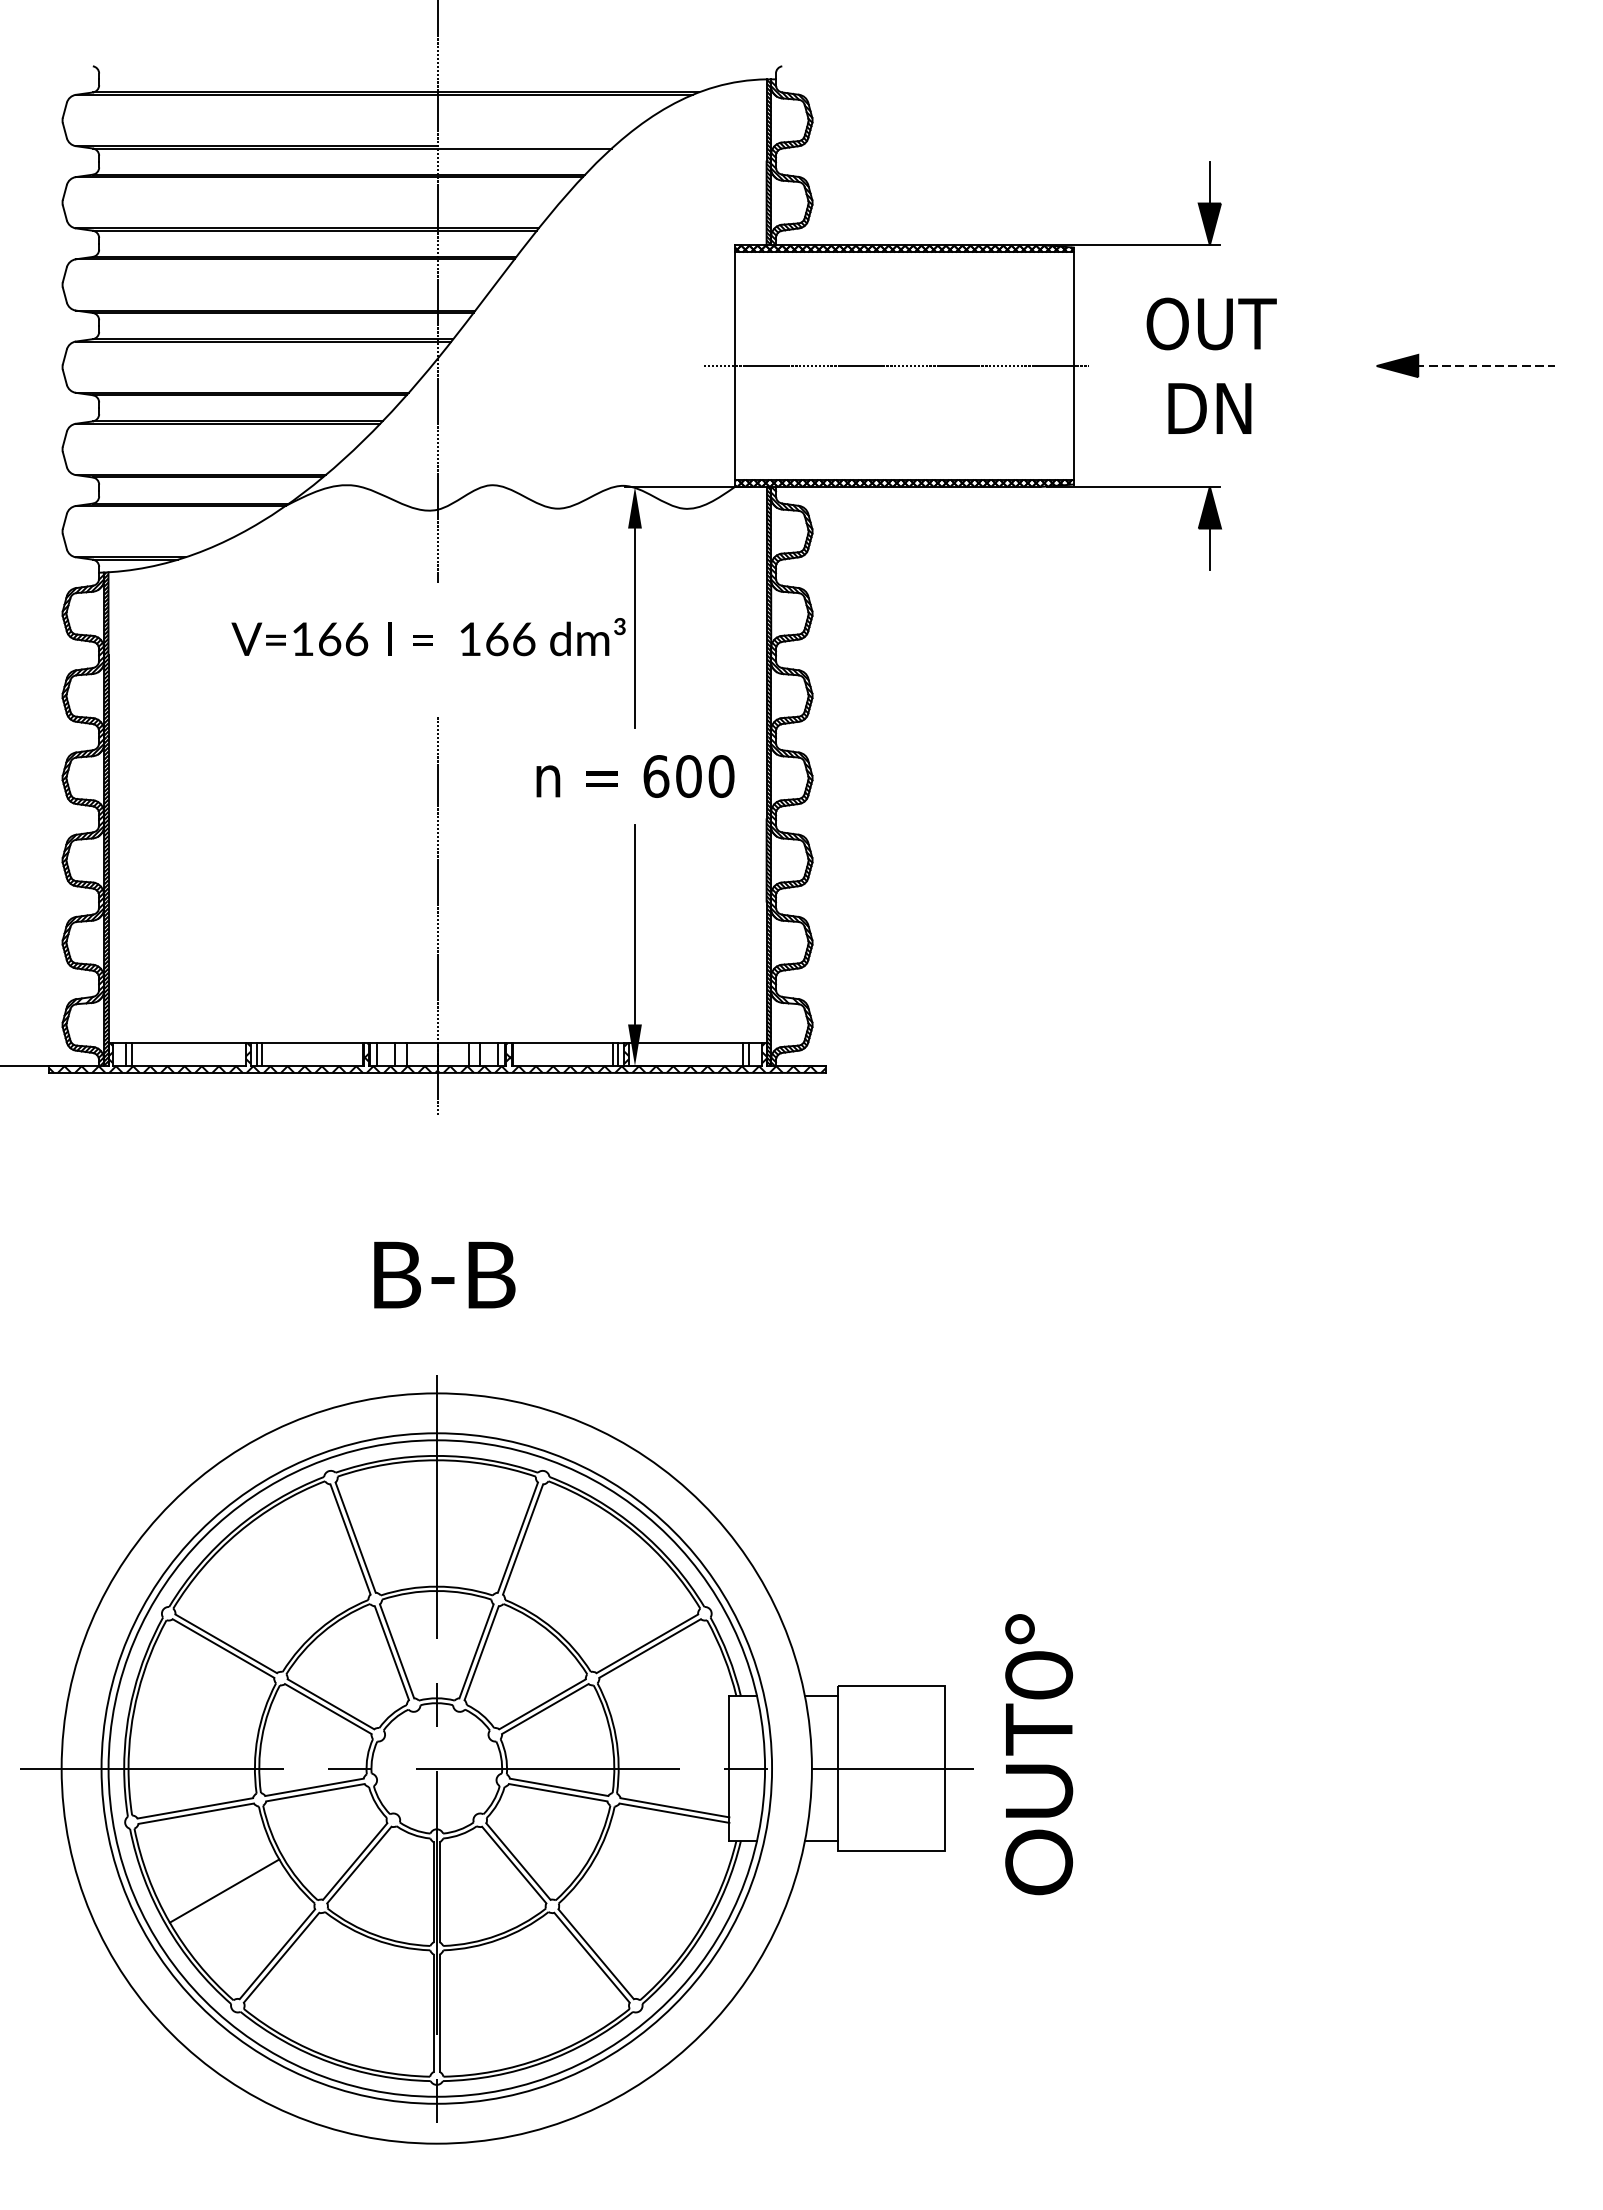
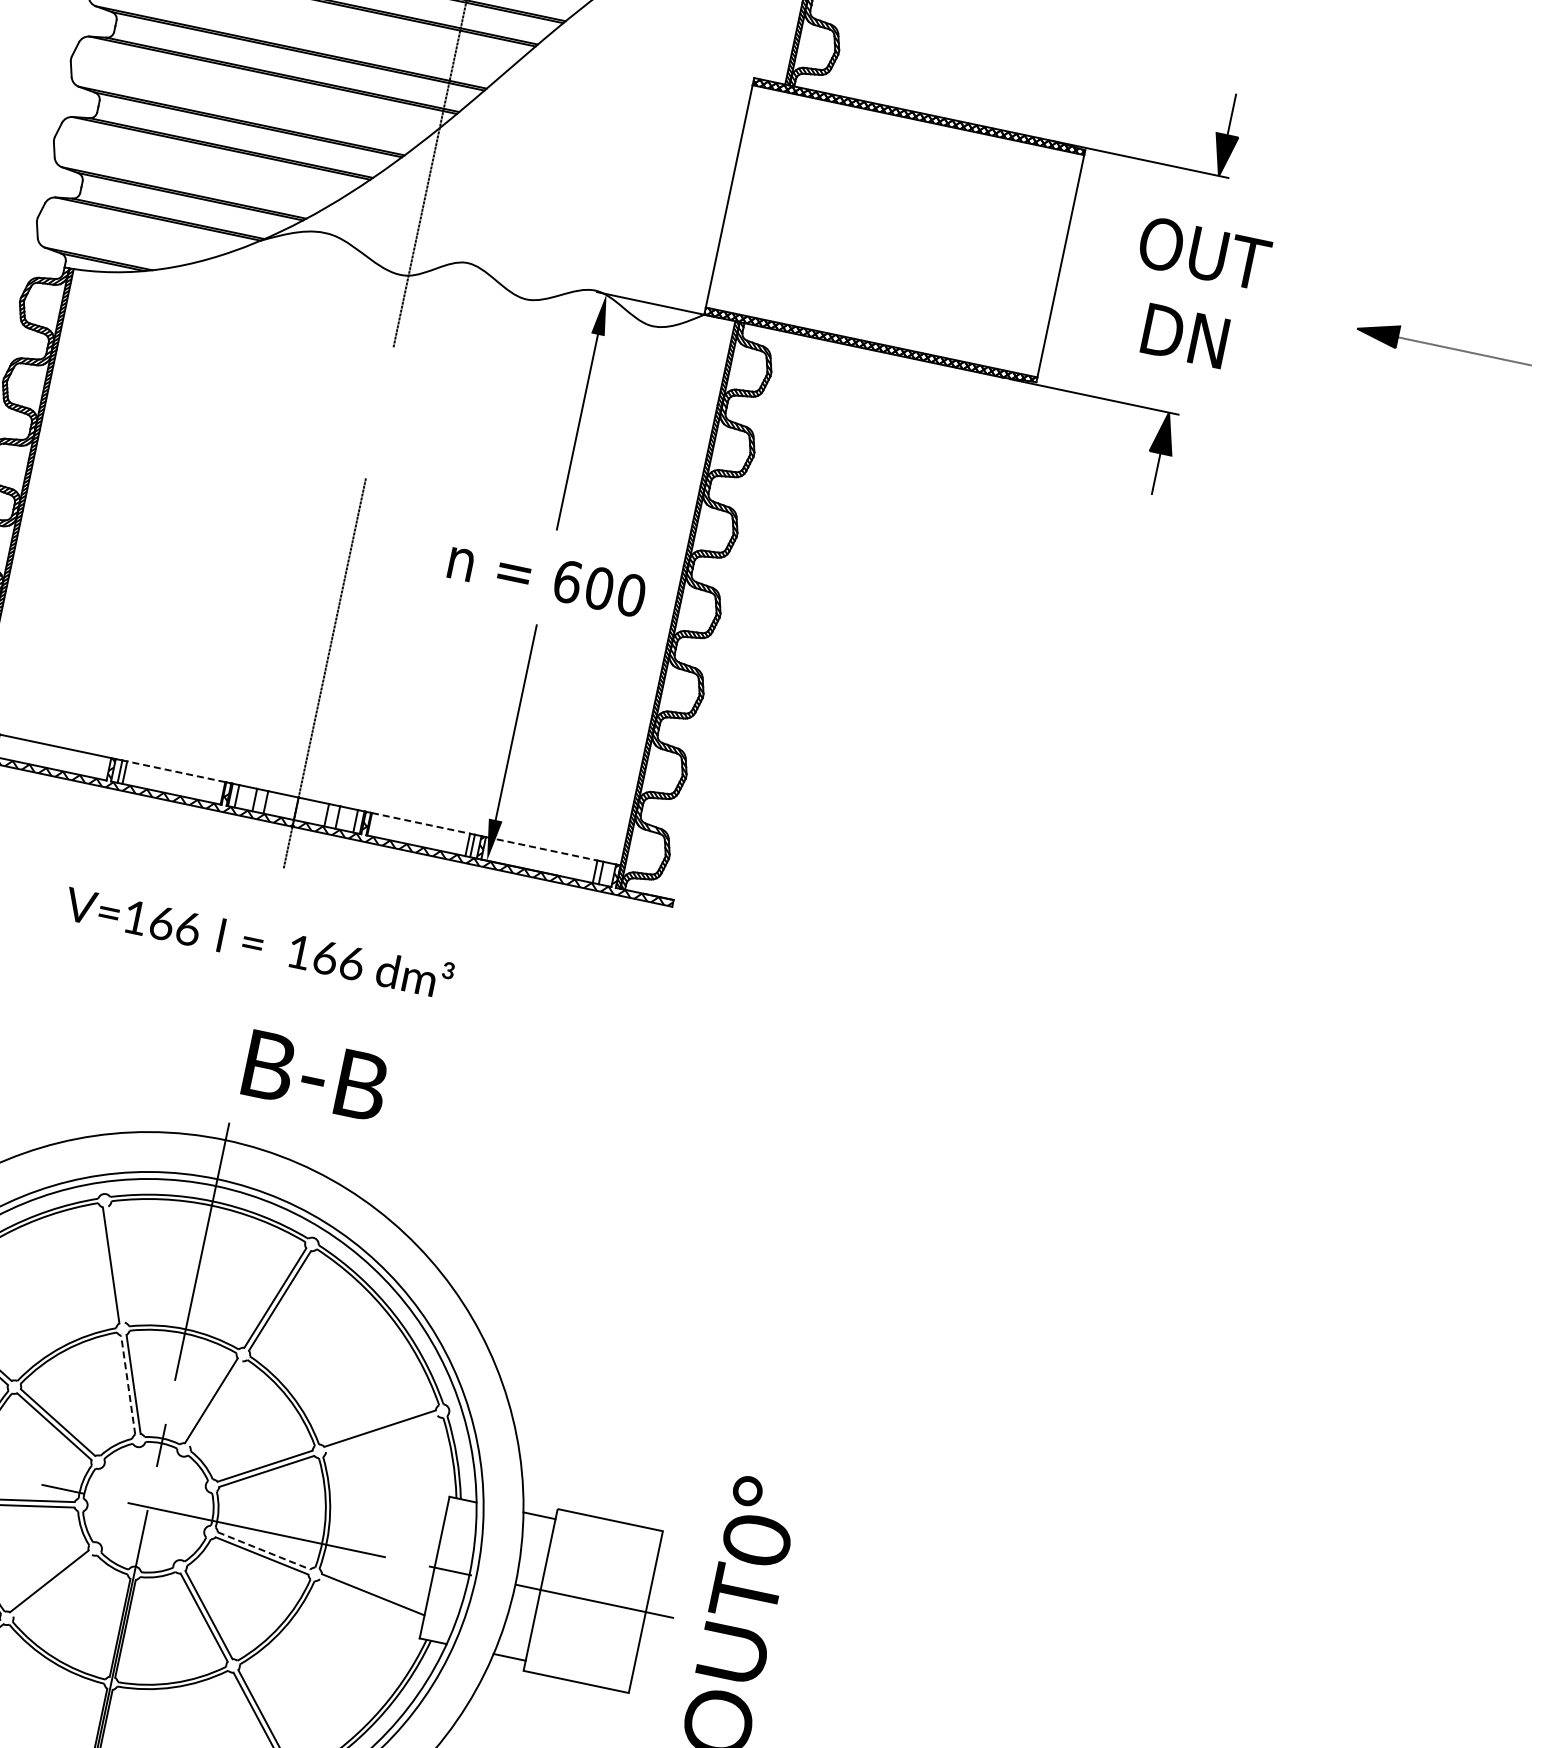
line: (895, 366) -> (886, 229), removed
text: (428, 637) -> (258, 941), moved
line: (312, 1043) -> (176, 772), solid -> dashed
line: (563, 1043) -> (421, 823), solid -> dashed
line: (686, 1043) -> (542, 849), solid -> dashed
text: (444, 1274) -> (315, 1075), moved
line: (355, 1537) -> (116, 1264), removed
line: (649, 1648) -> (381, 1433), removed
line: (391, 1653) -> (127, 1385), solid -> dashed
line: (481, 1653) -> (215, 1403), removed
line: (559, 1787) -> (264, 1551), solid -> dashed
line: (674, 1812) -> (371, 1599), removed
line: (359, 1864) -> (52, 1585), removed

